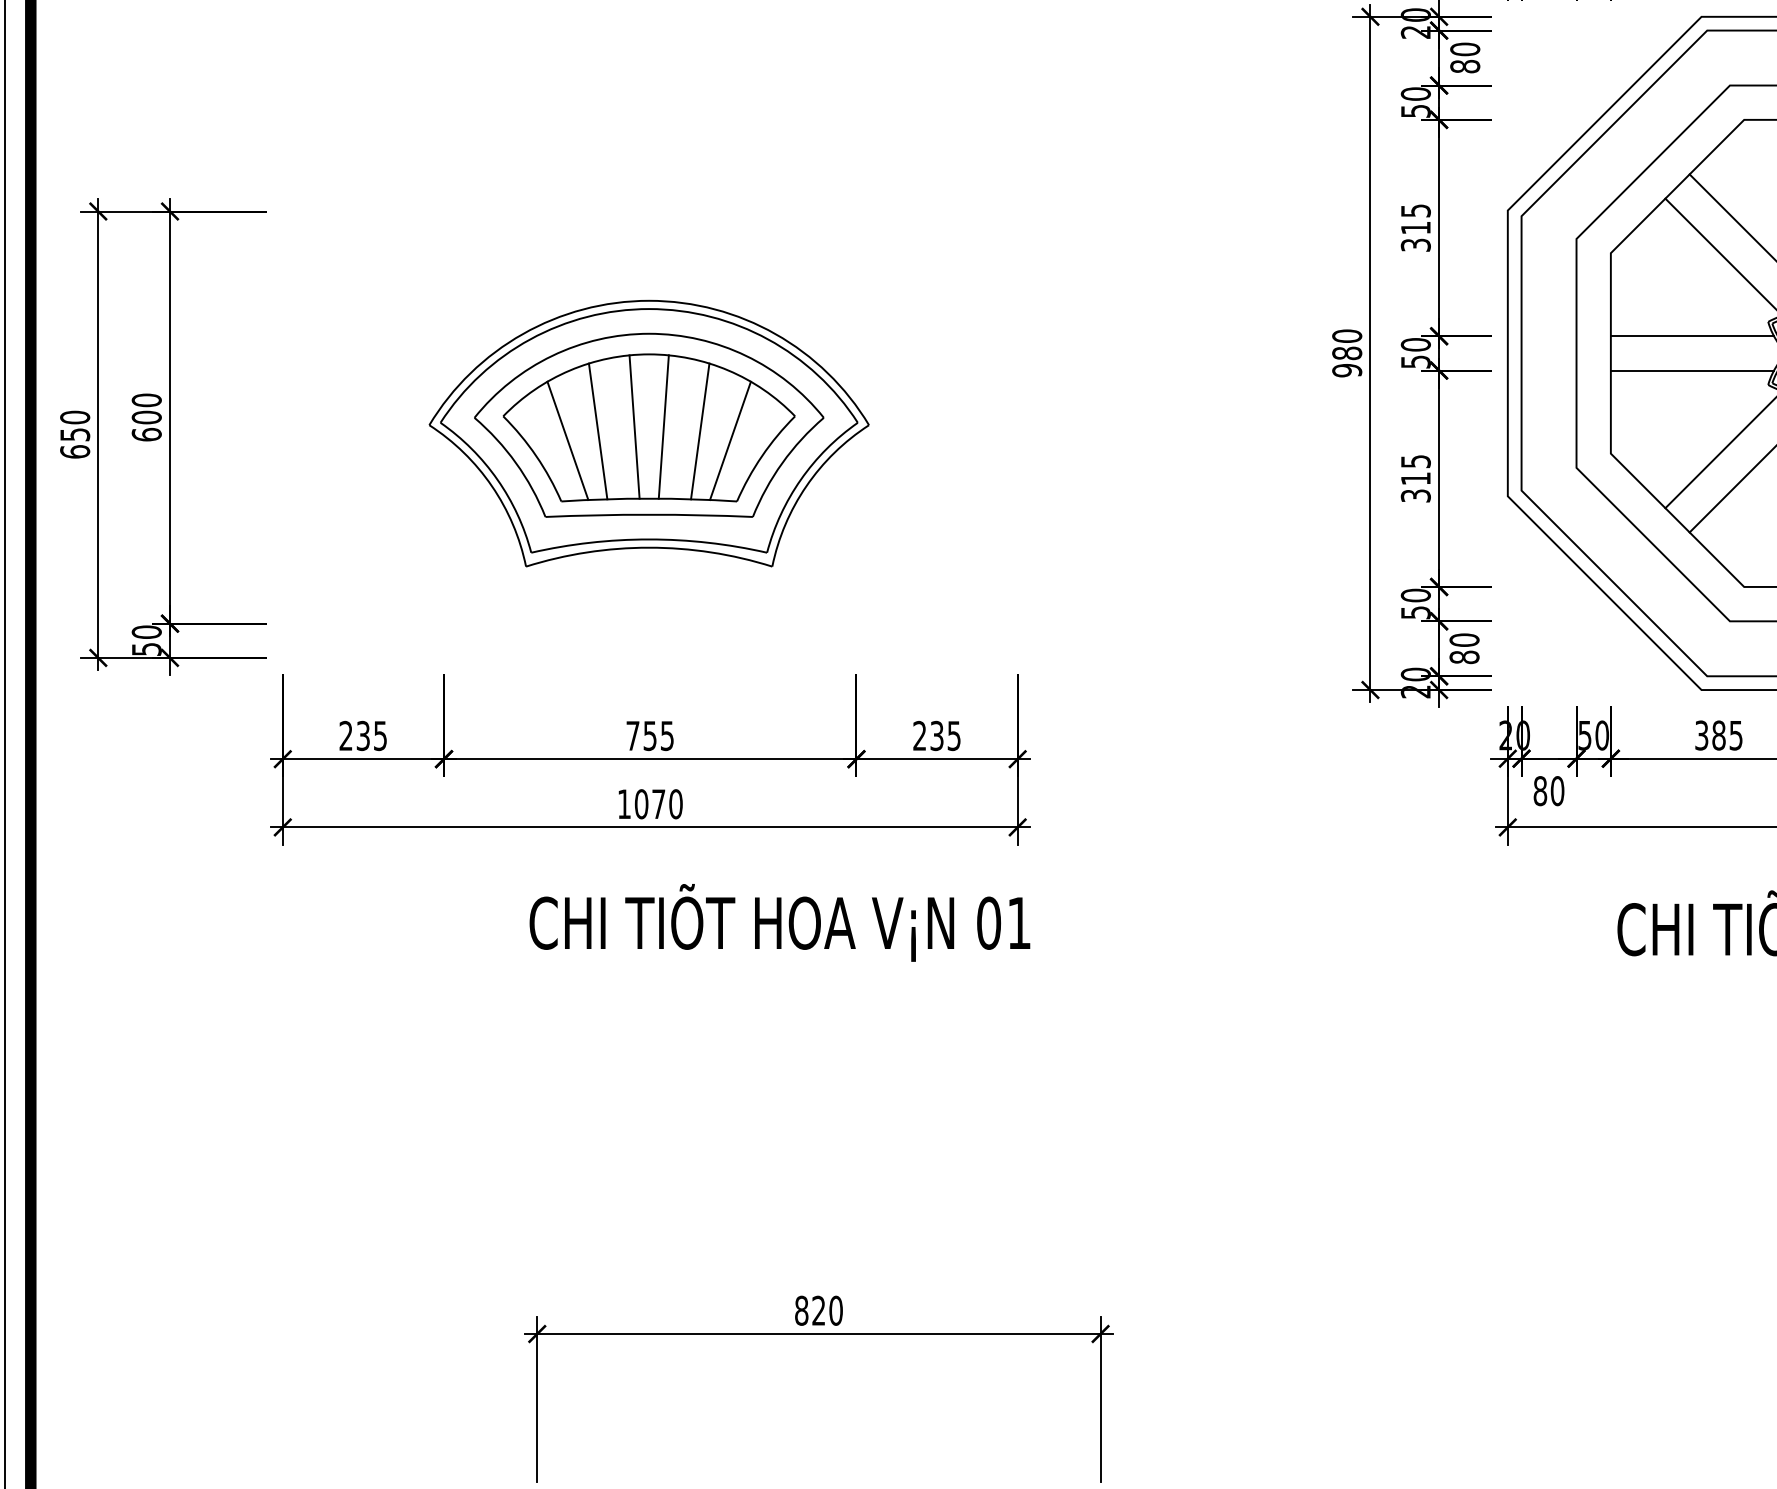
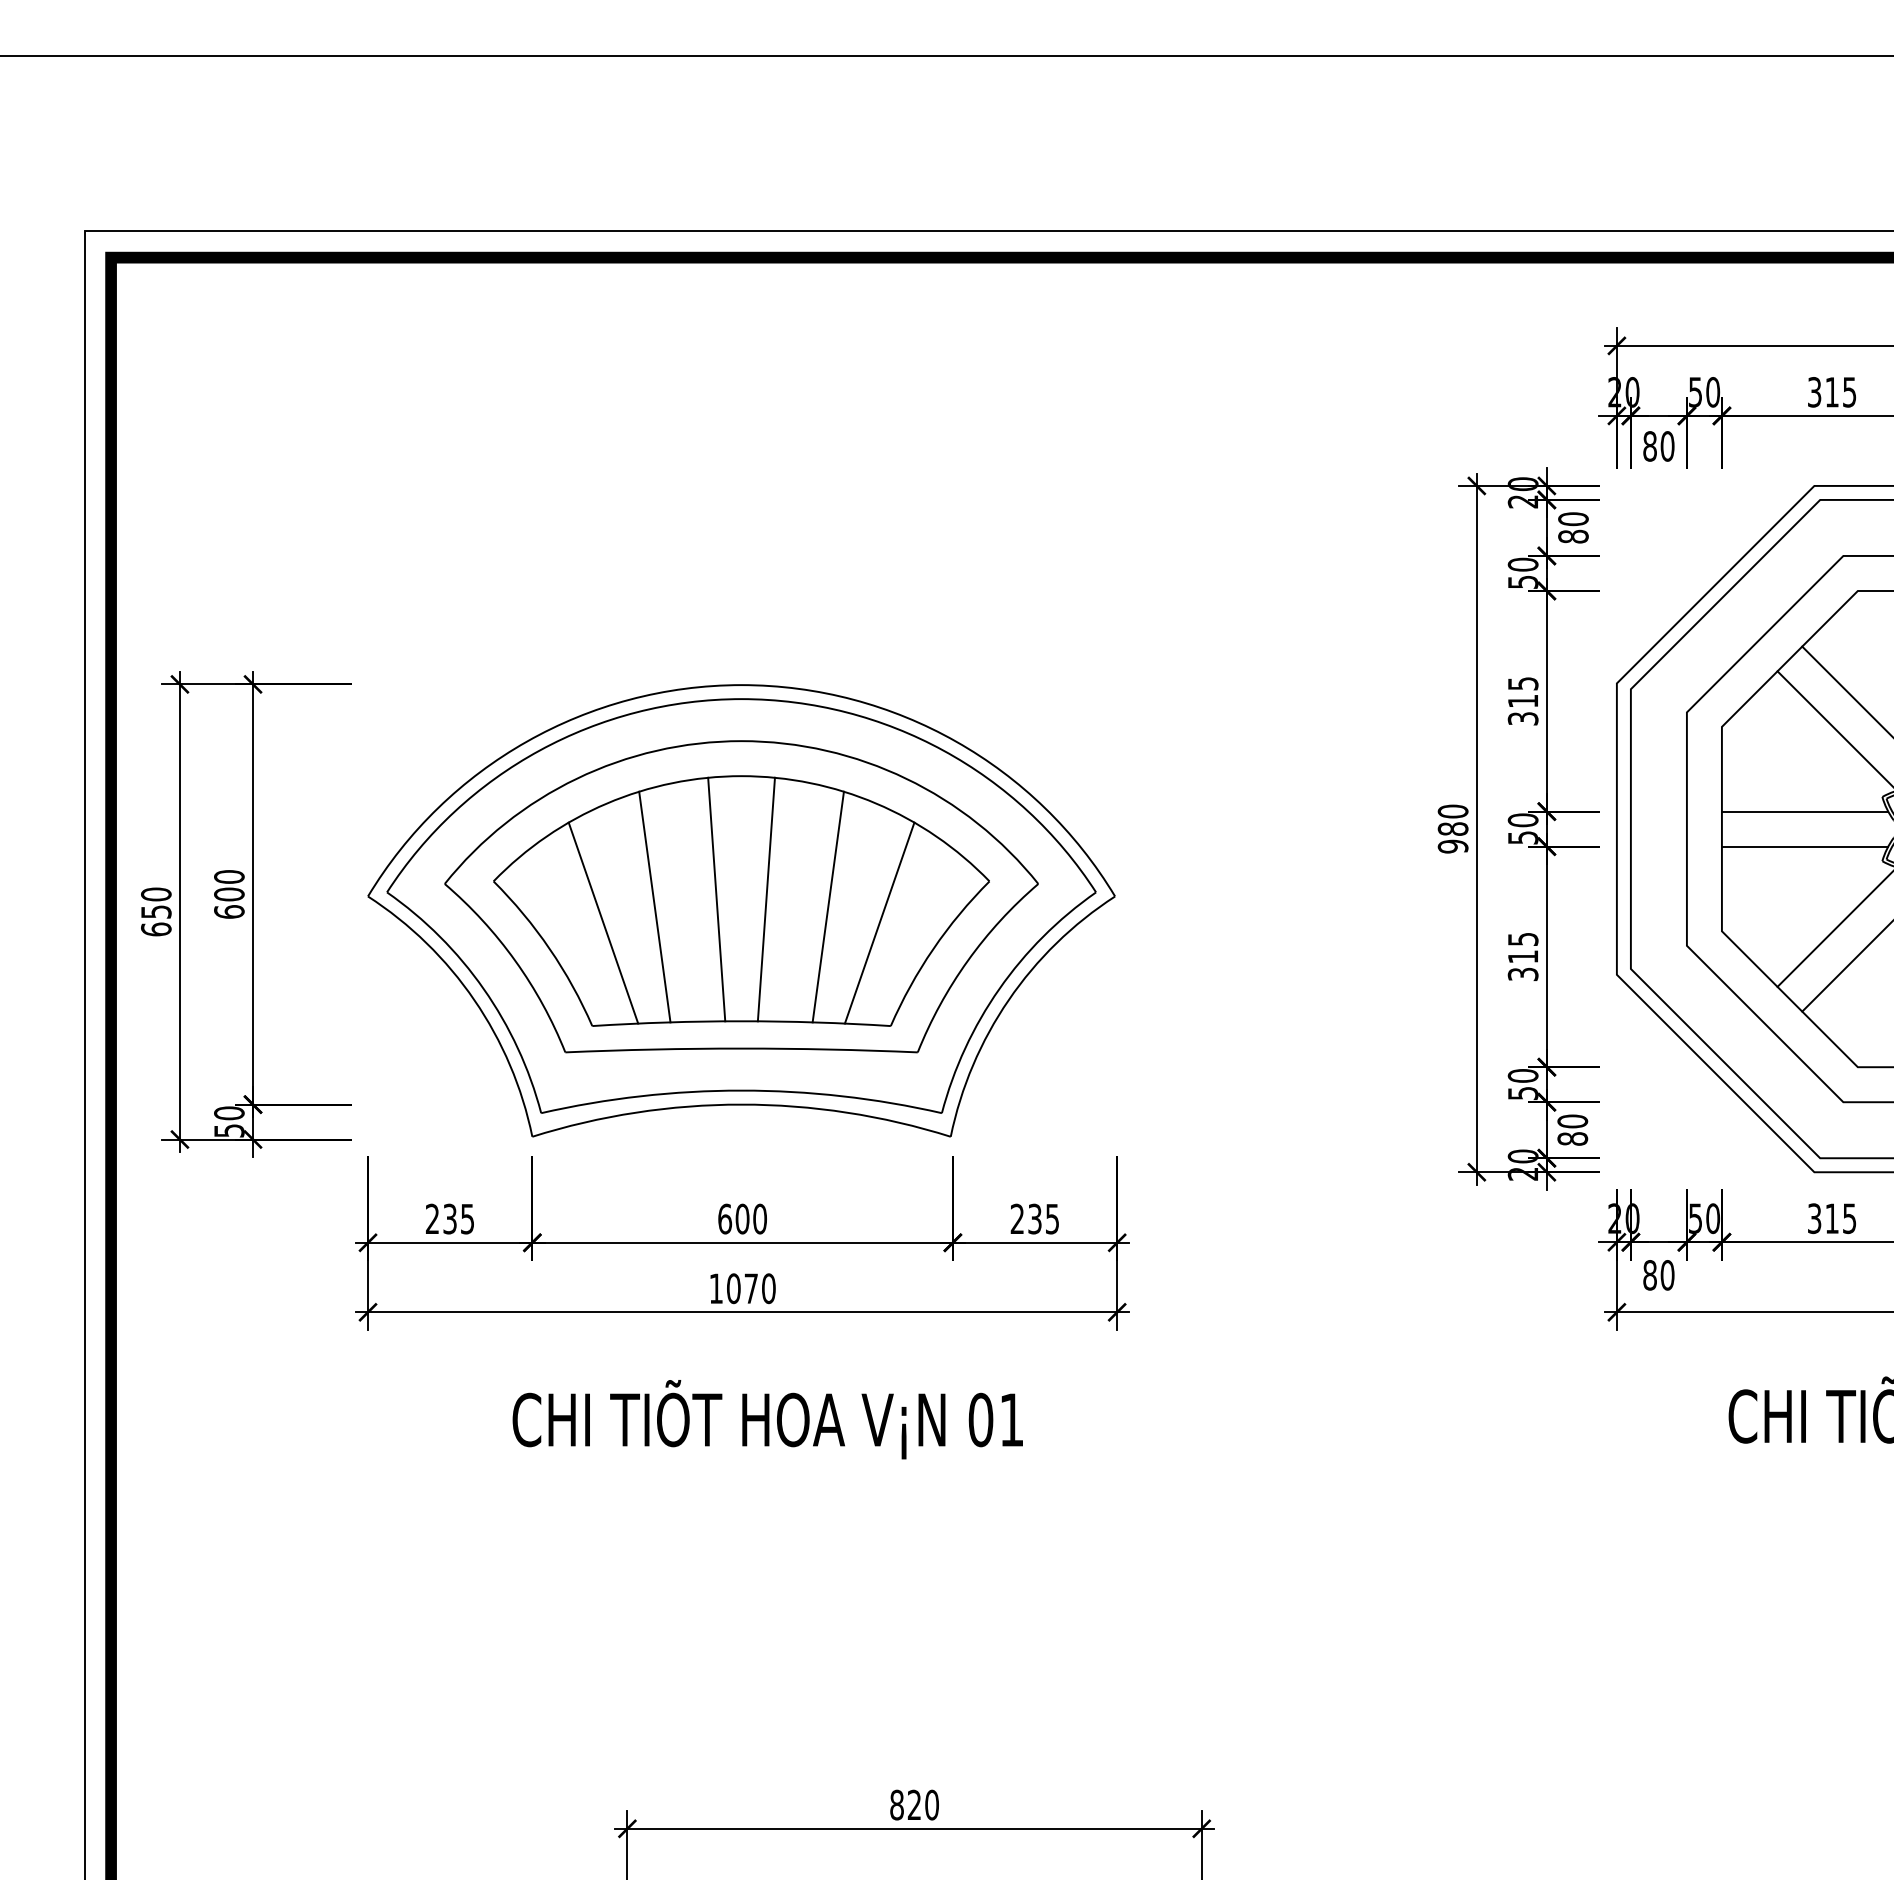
part: (649, 433) -> (741, 910), size x1.67
text: (650, 735) -> (742, 1218), 755 -> 600
text: (1719, 735) -> (1832, 1218), 385 -> 315
text: (779, 922) -> (767, 1419), moved

